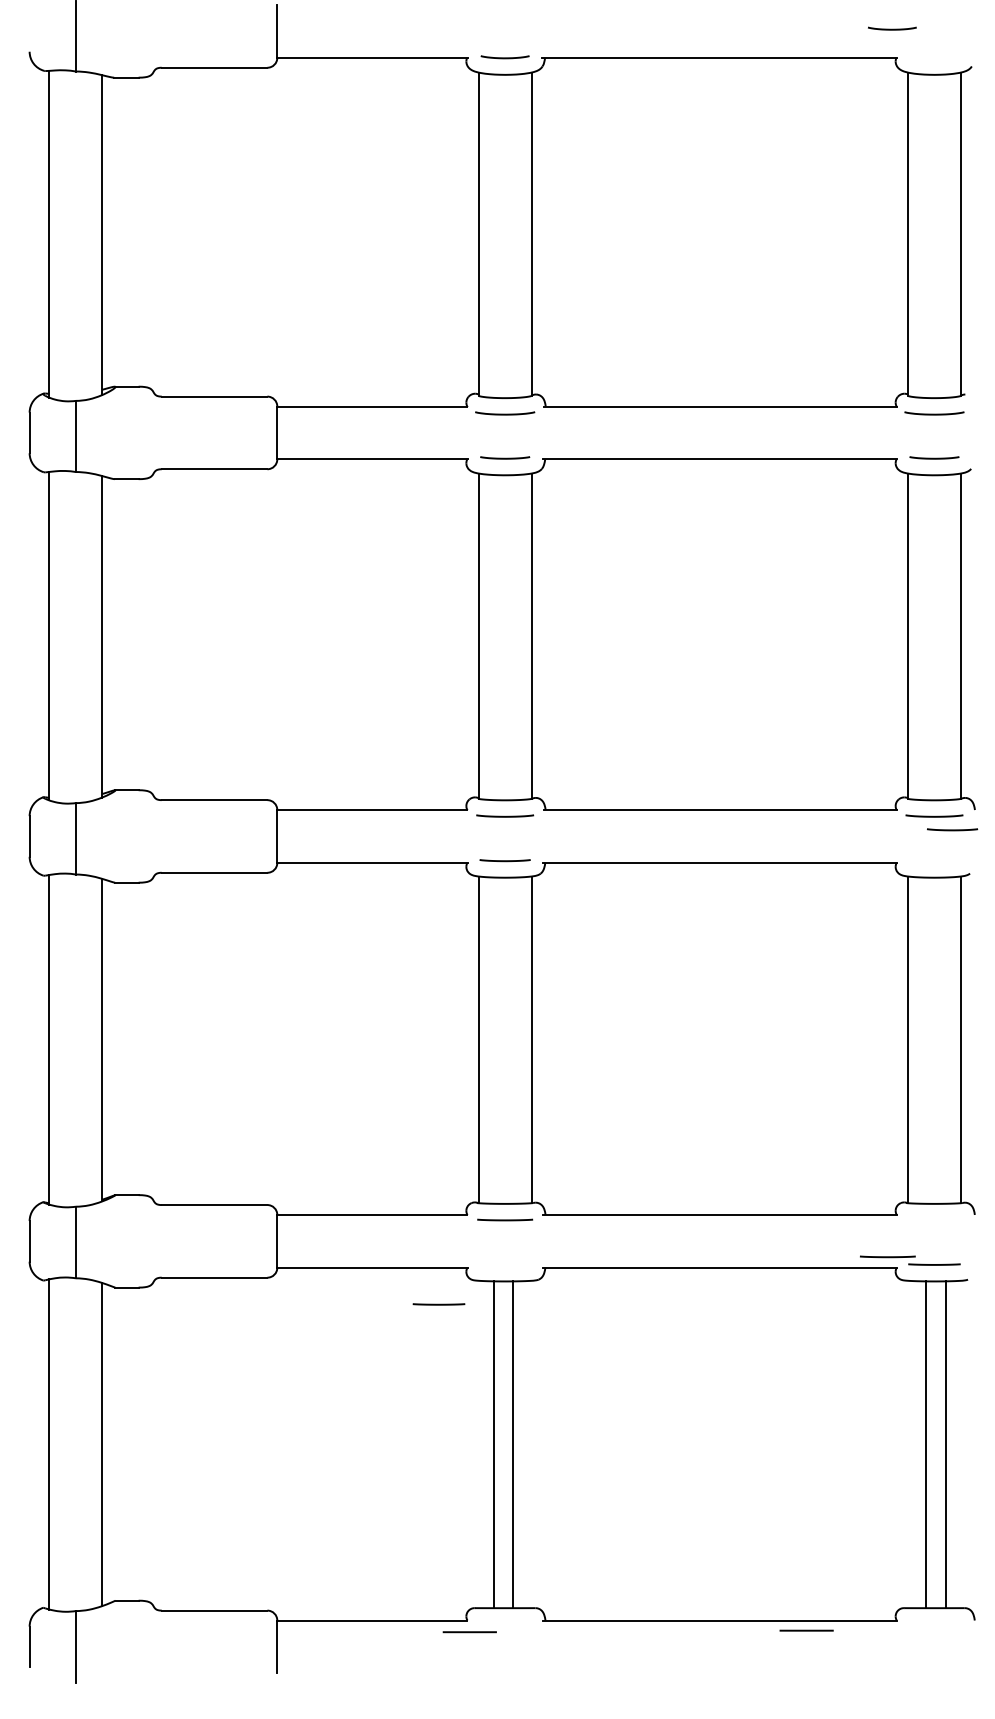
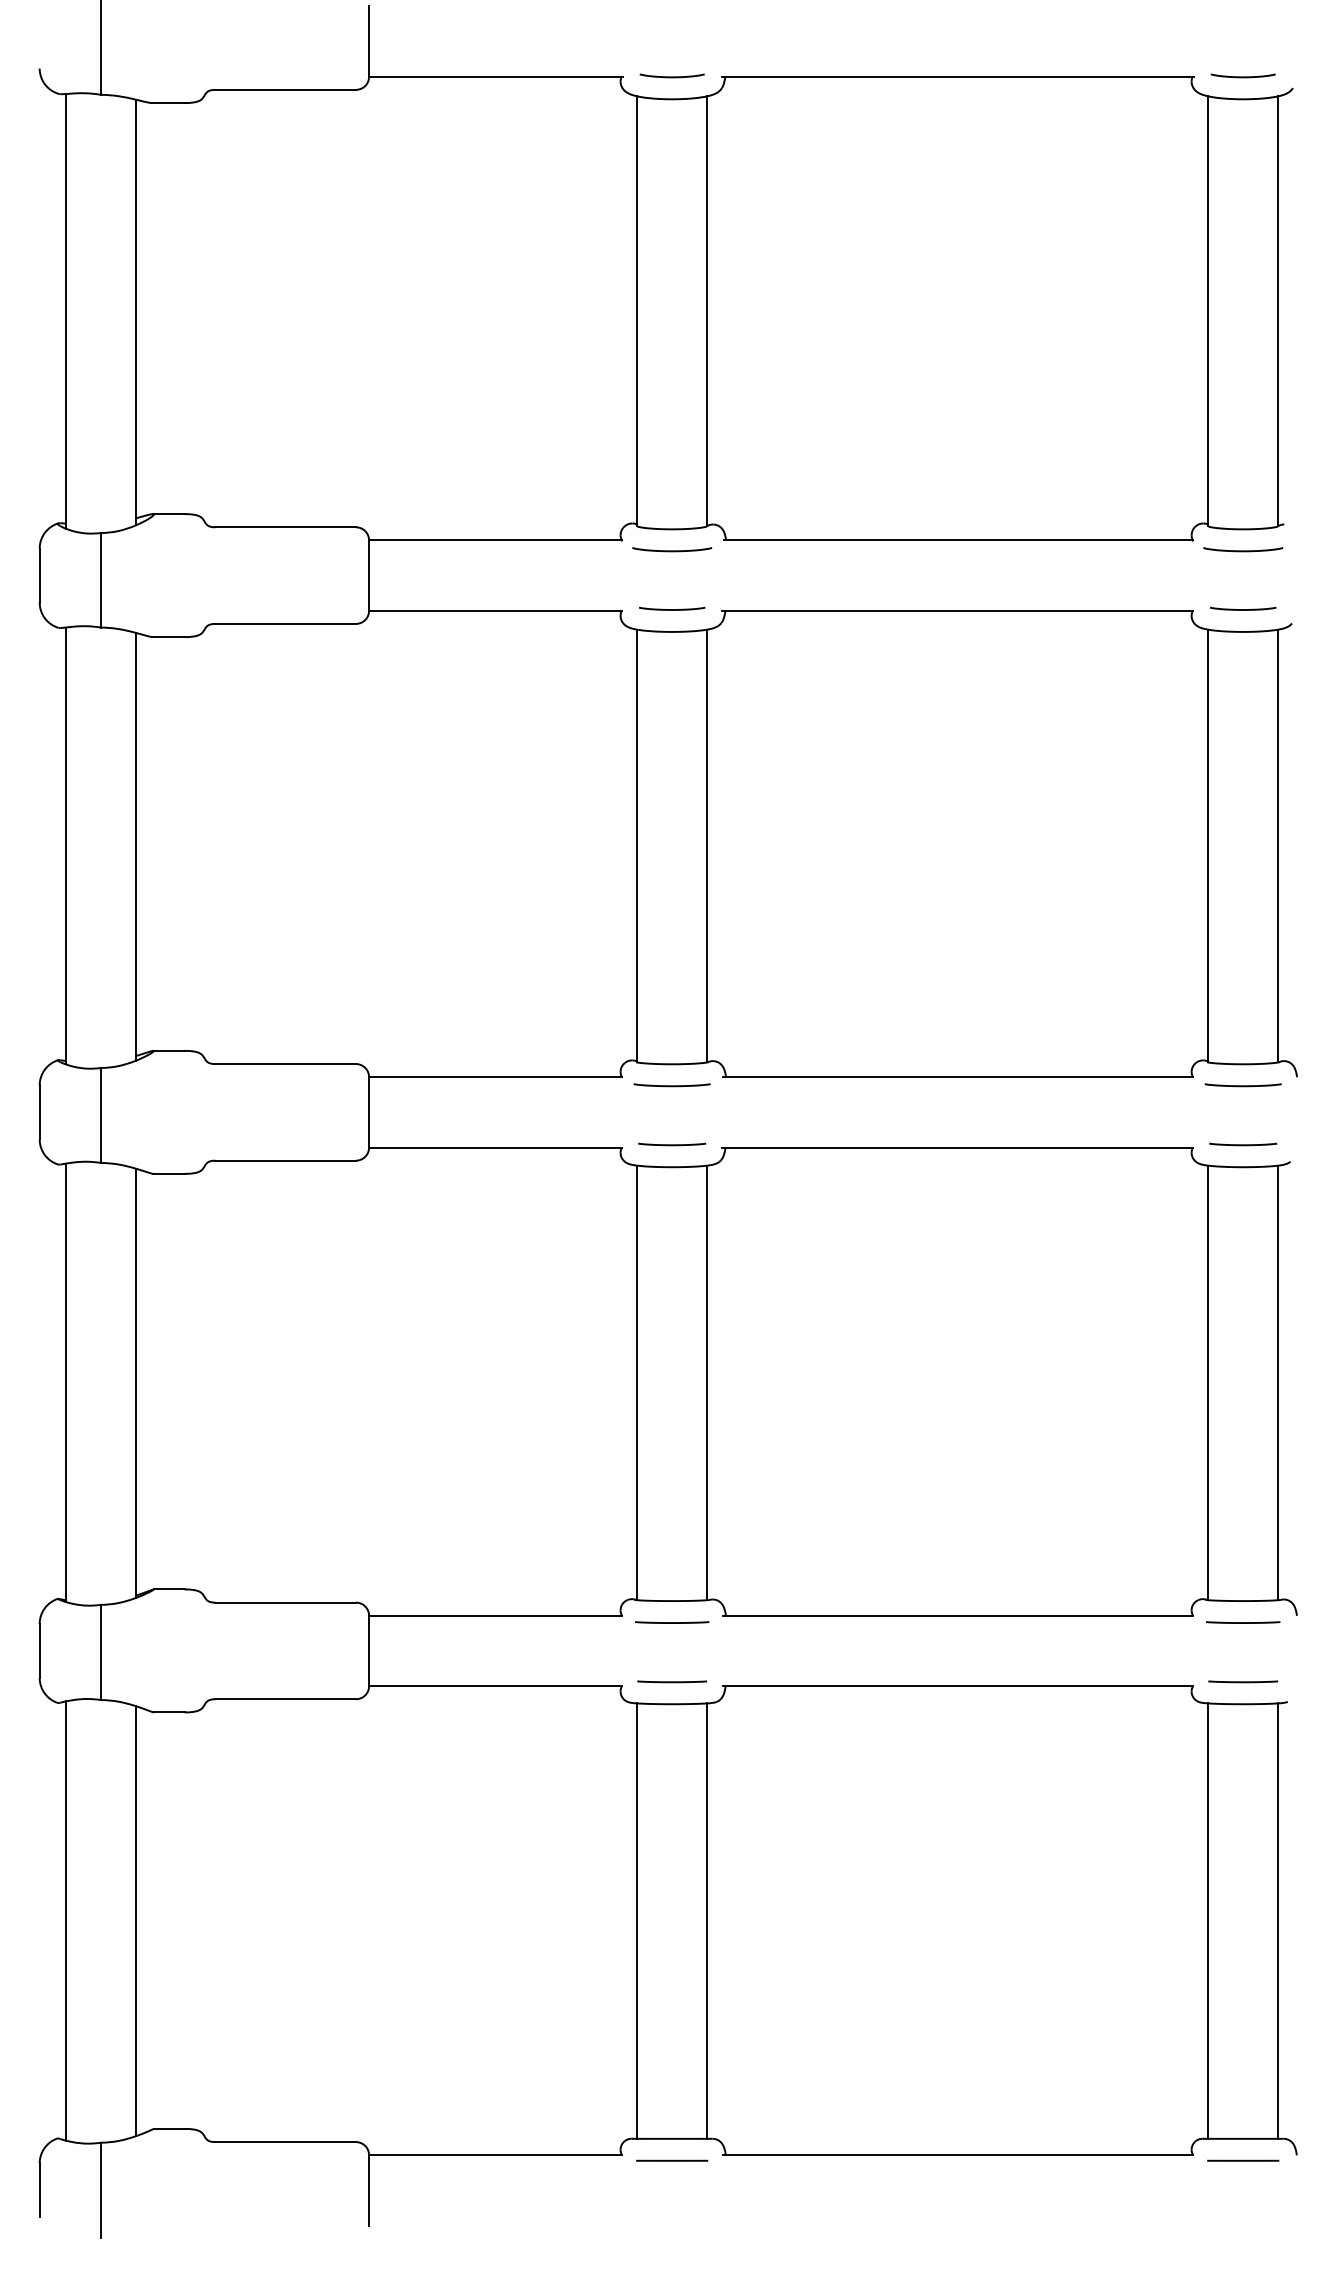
curve: (891, 29) -> (1242, 76), moved
curve: (952, 829) -> (1243, 1144), moved
line: (888, 1256) -> (1243, 1622), moved
line: (439, 1304) -> (672, 1681), moved
line: (494, 1444) -> (707, 1920), moved
line: (513, 1444) -> (637, 1920), moved
line: (925, 1444) -> (1278, 1920), moved
line: (946, 1444) -> (1208, 1920), moved
line: (806, 1630) -> (1243, 2160), moved
line: (470, 1631) -> (672, 2160), moved

